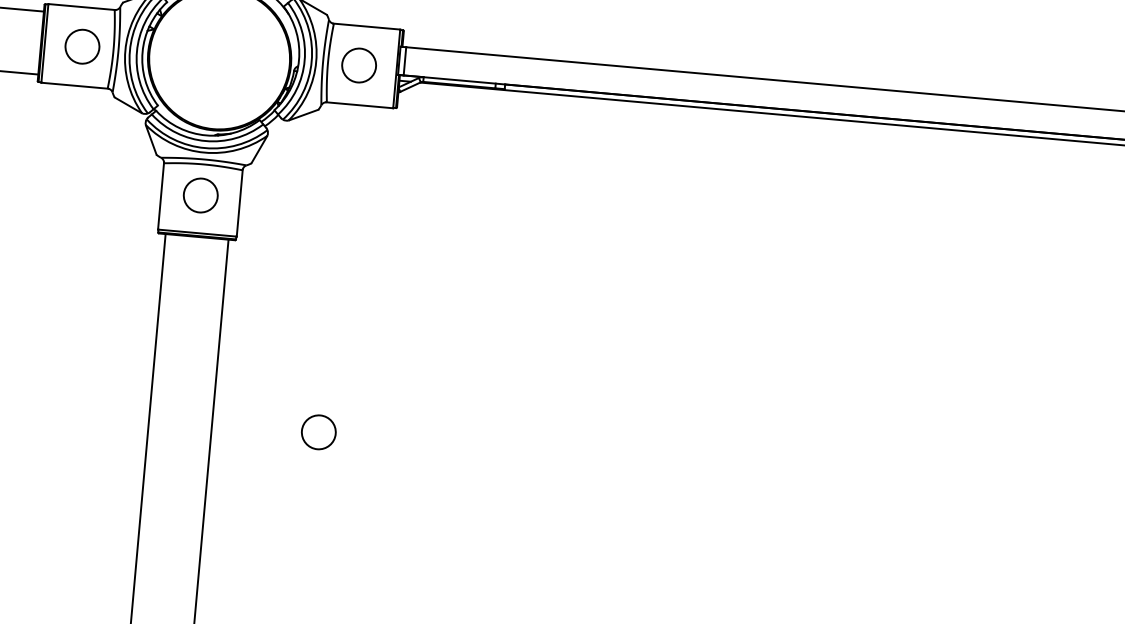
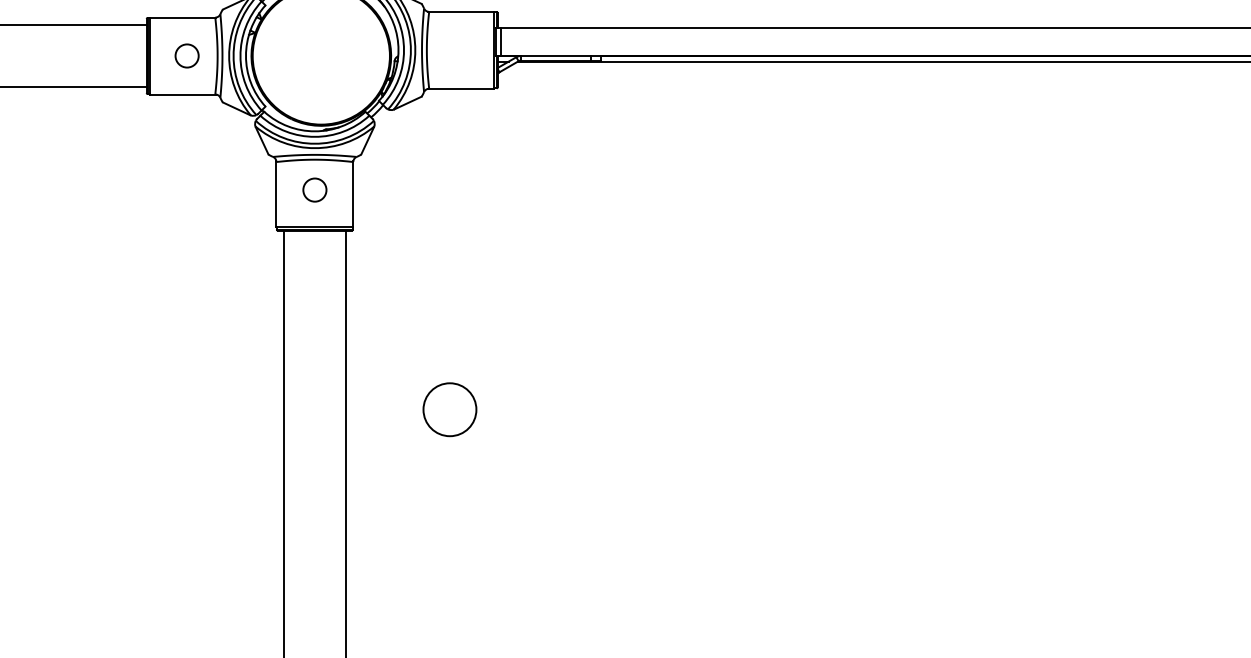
circle: (81, 46) -> (186, 55), size x0.7
circle: (358, 64) -> (456, 49), removed
circle: (200, 194) -> (314, 189), size x0.7
circle: (318, 432) -> (449, 409), size x1.6

